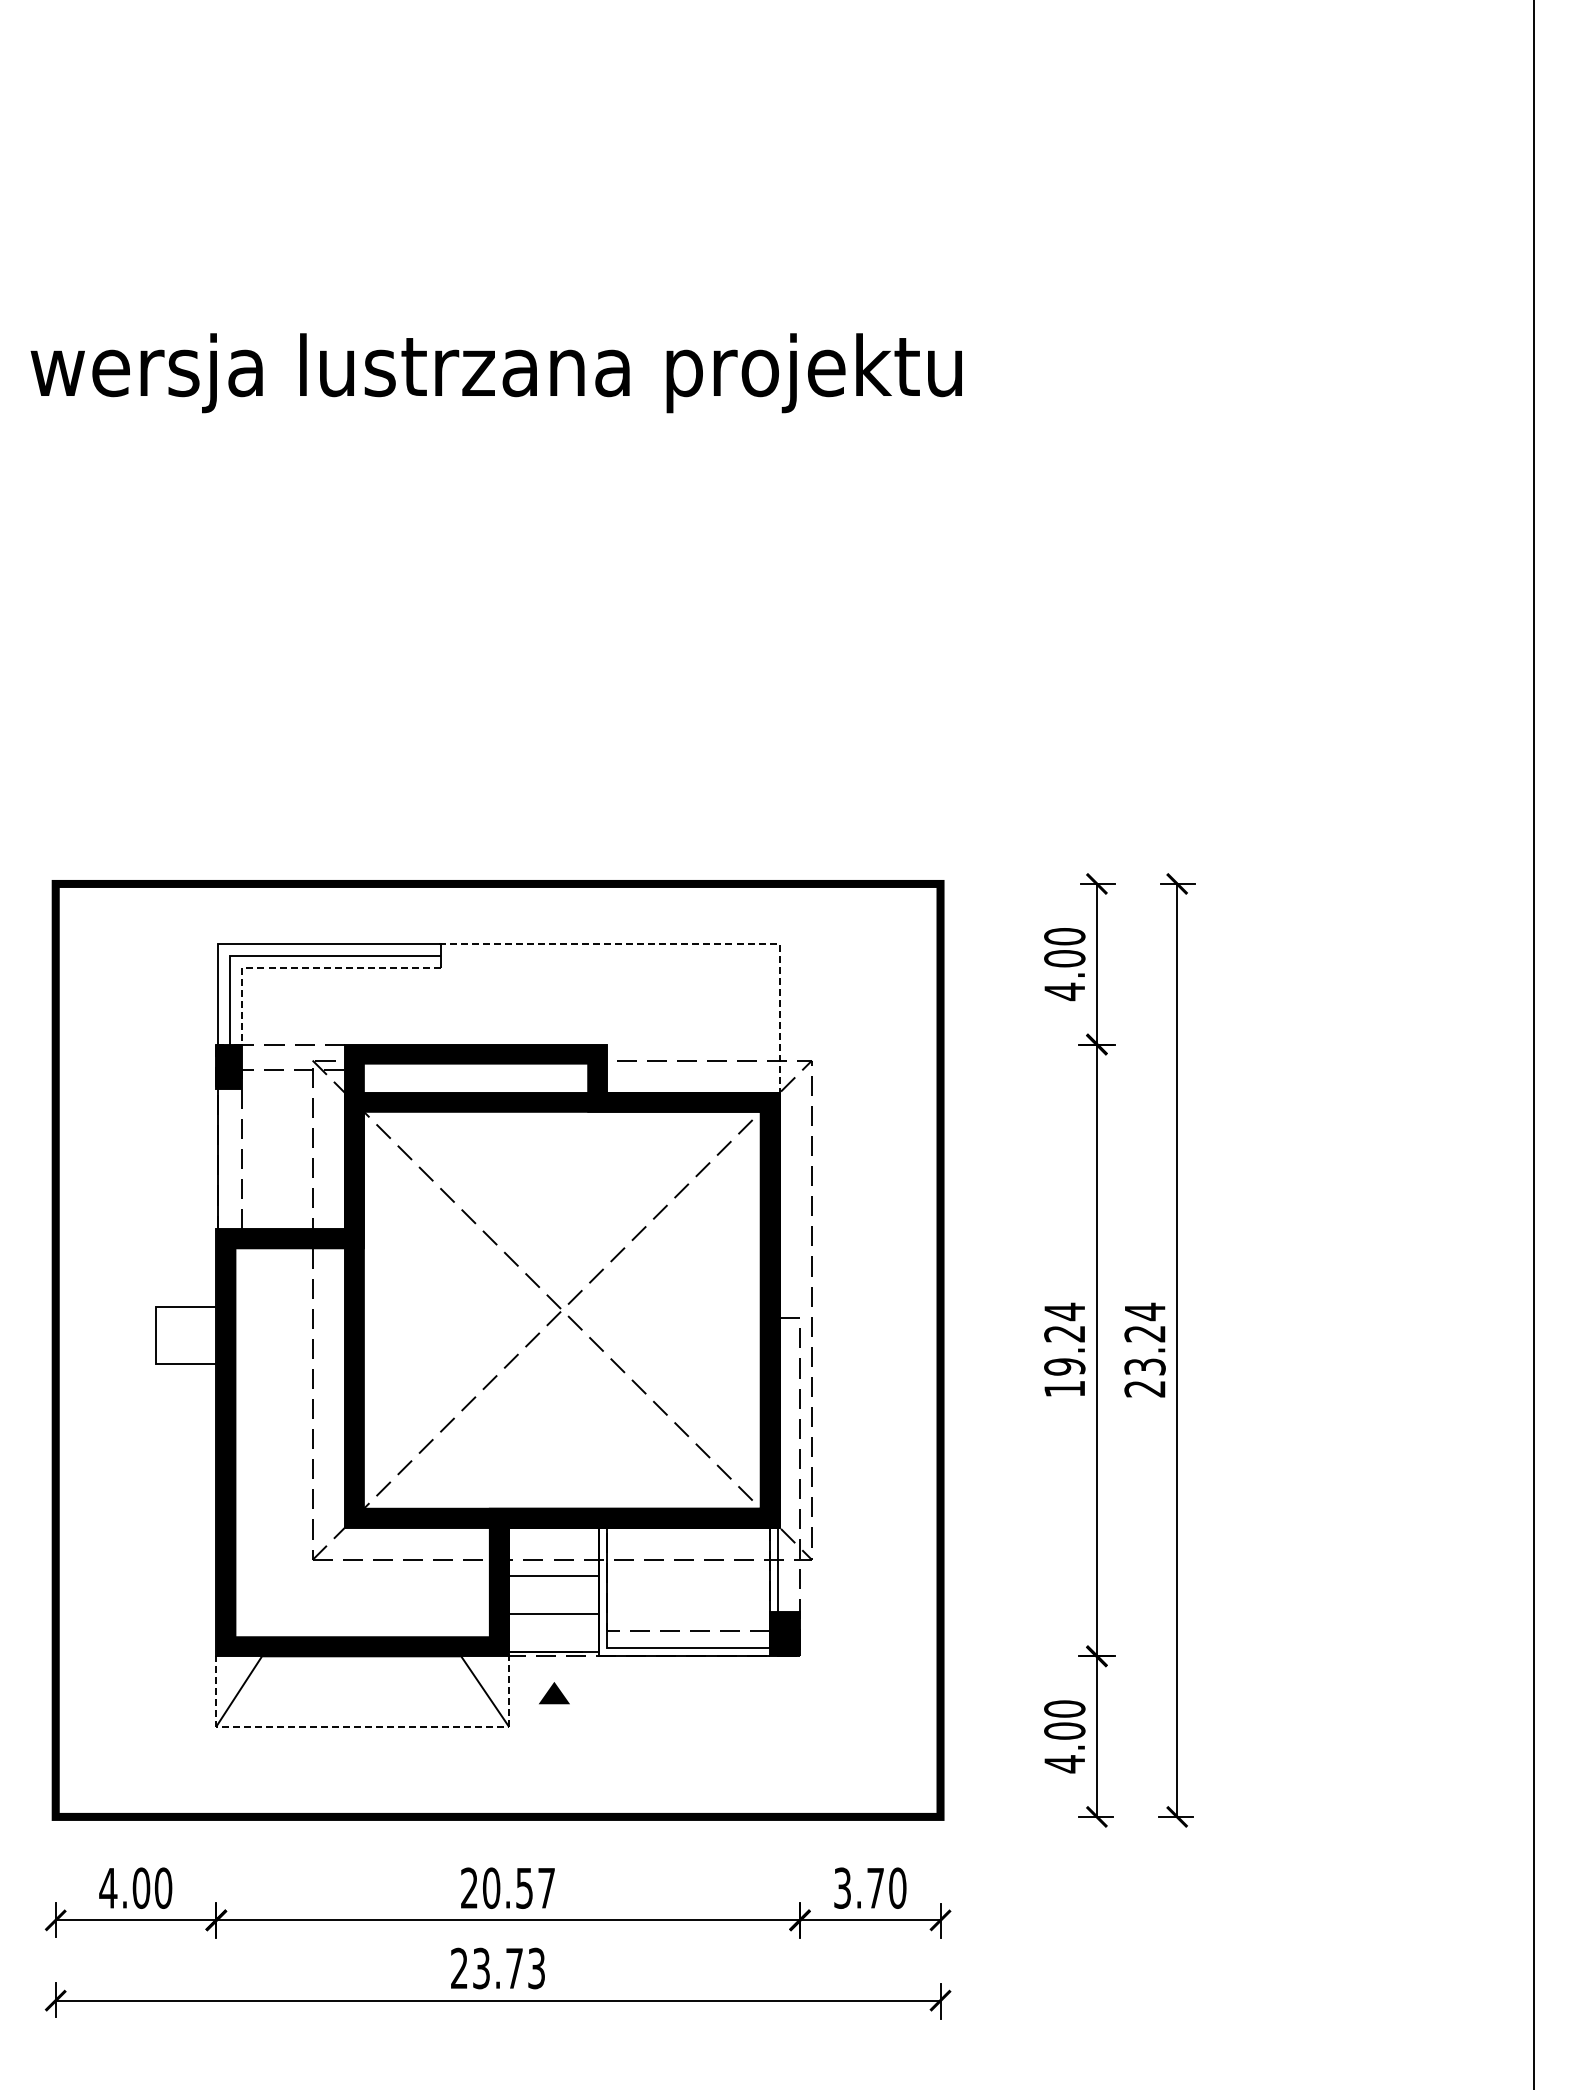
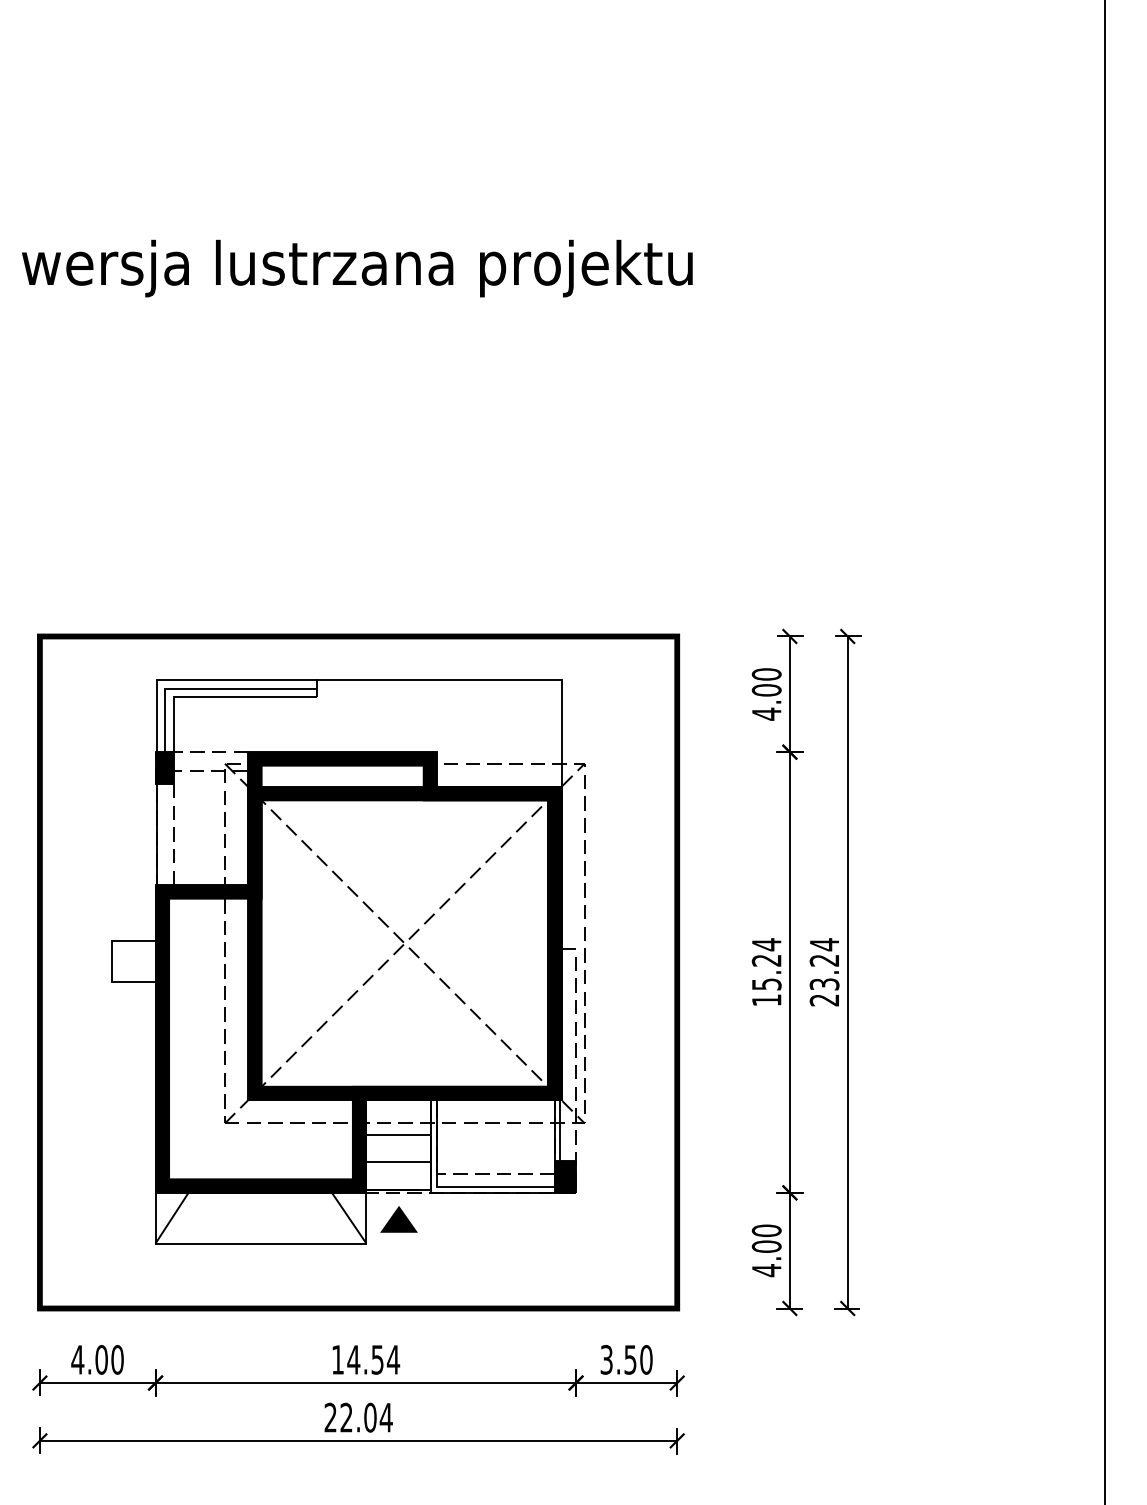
line: (684, 944) -> (492, 680), dashed -> solid
line: (301, 968) -> (216, 697), dashed -> solid
text: (1064, 1366) -> (766, 984), 19.24 -> 15.24
part: (554, 1692) -> (399, 1218), size x1.67
line: (363, 1726) -> (261, 1243), dashed -> solid
text: (508, 1887) -> (366, 1359), 20.57 -> 14.54
text: (875, 1888) -> (630, 1360), 3.70 -> 3.50
text: (509, 1968) -> (366, 1417), 23.73 -> 22.04

